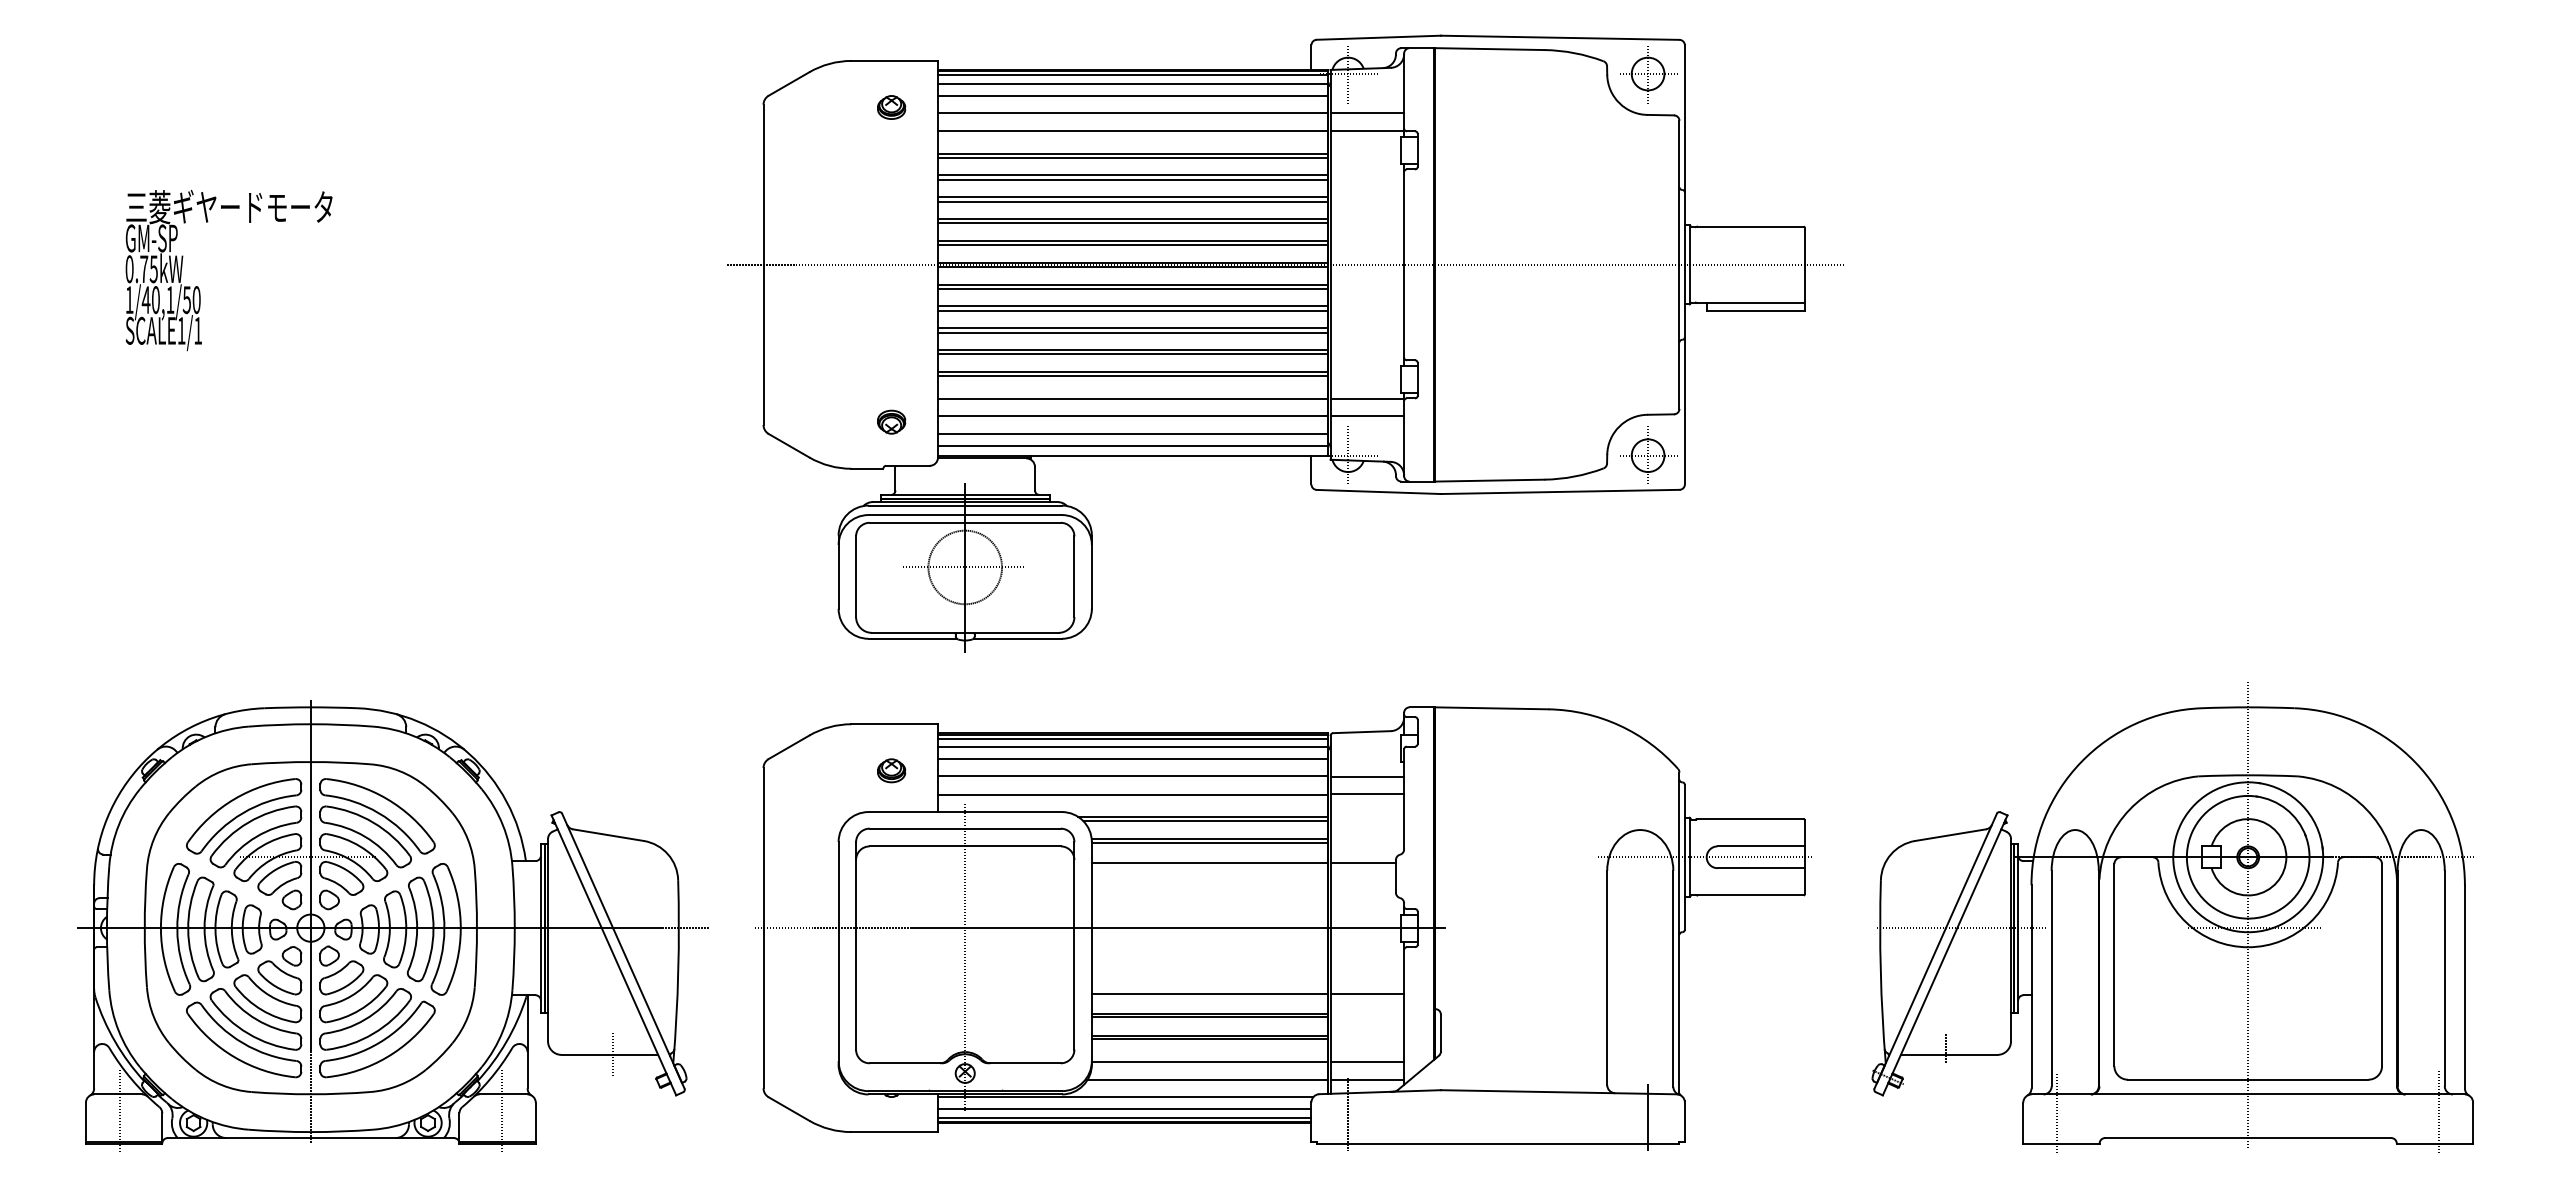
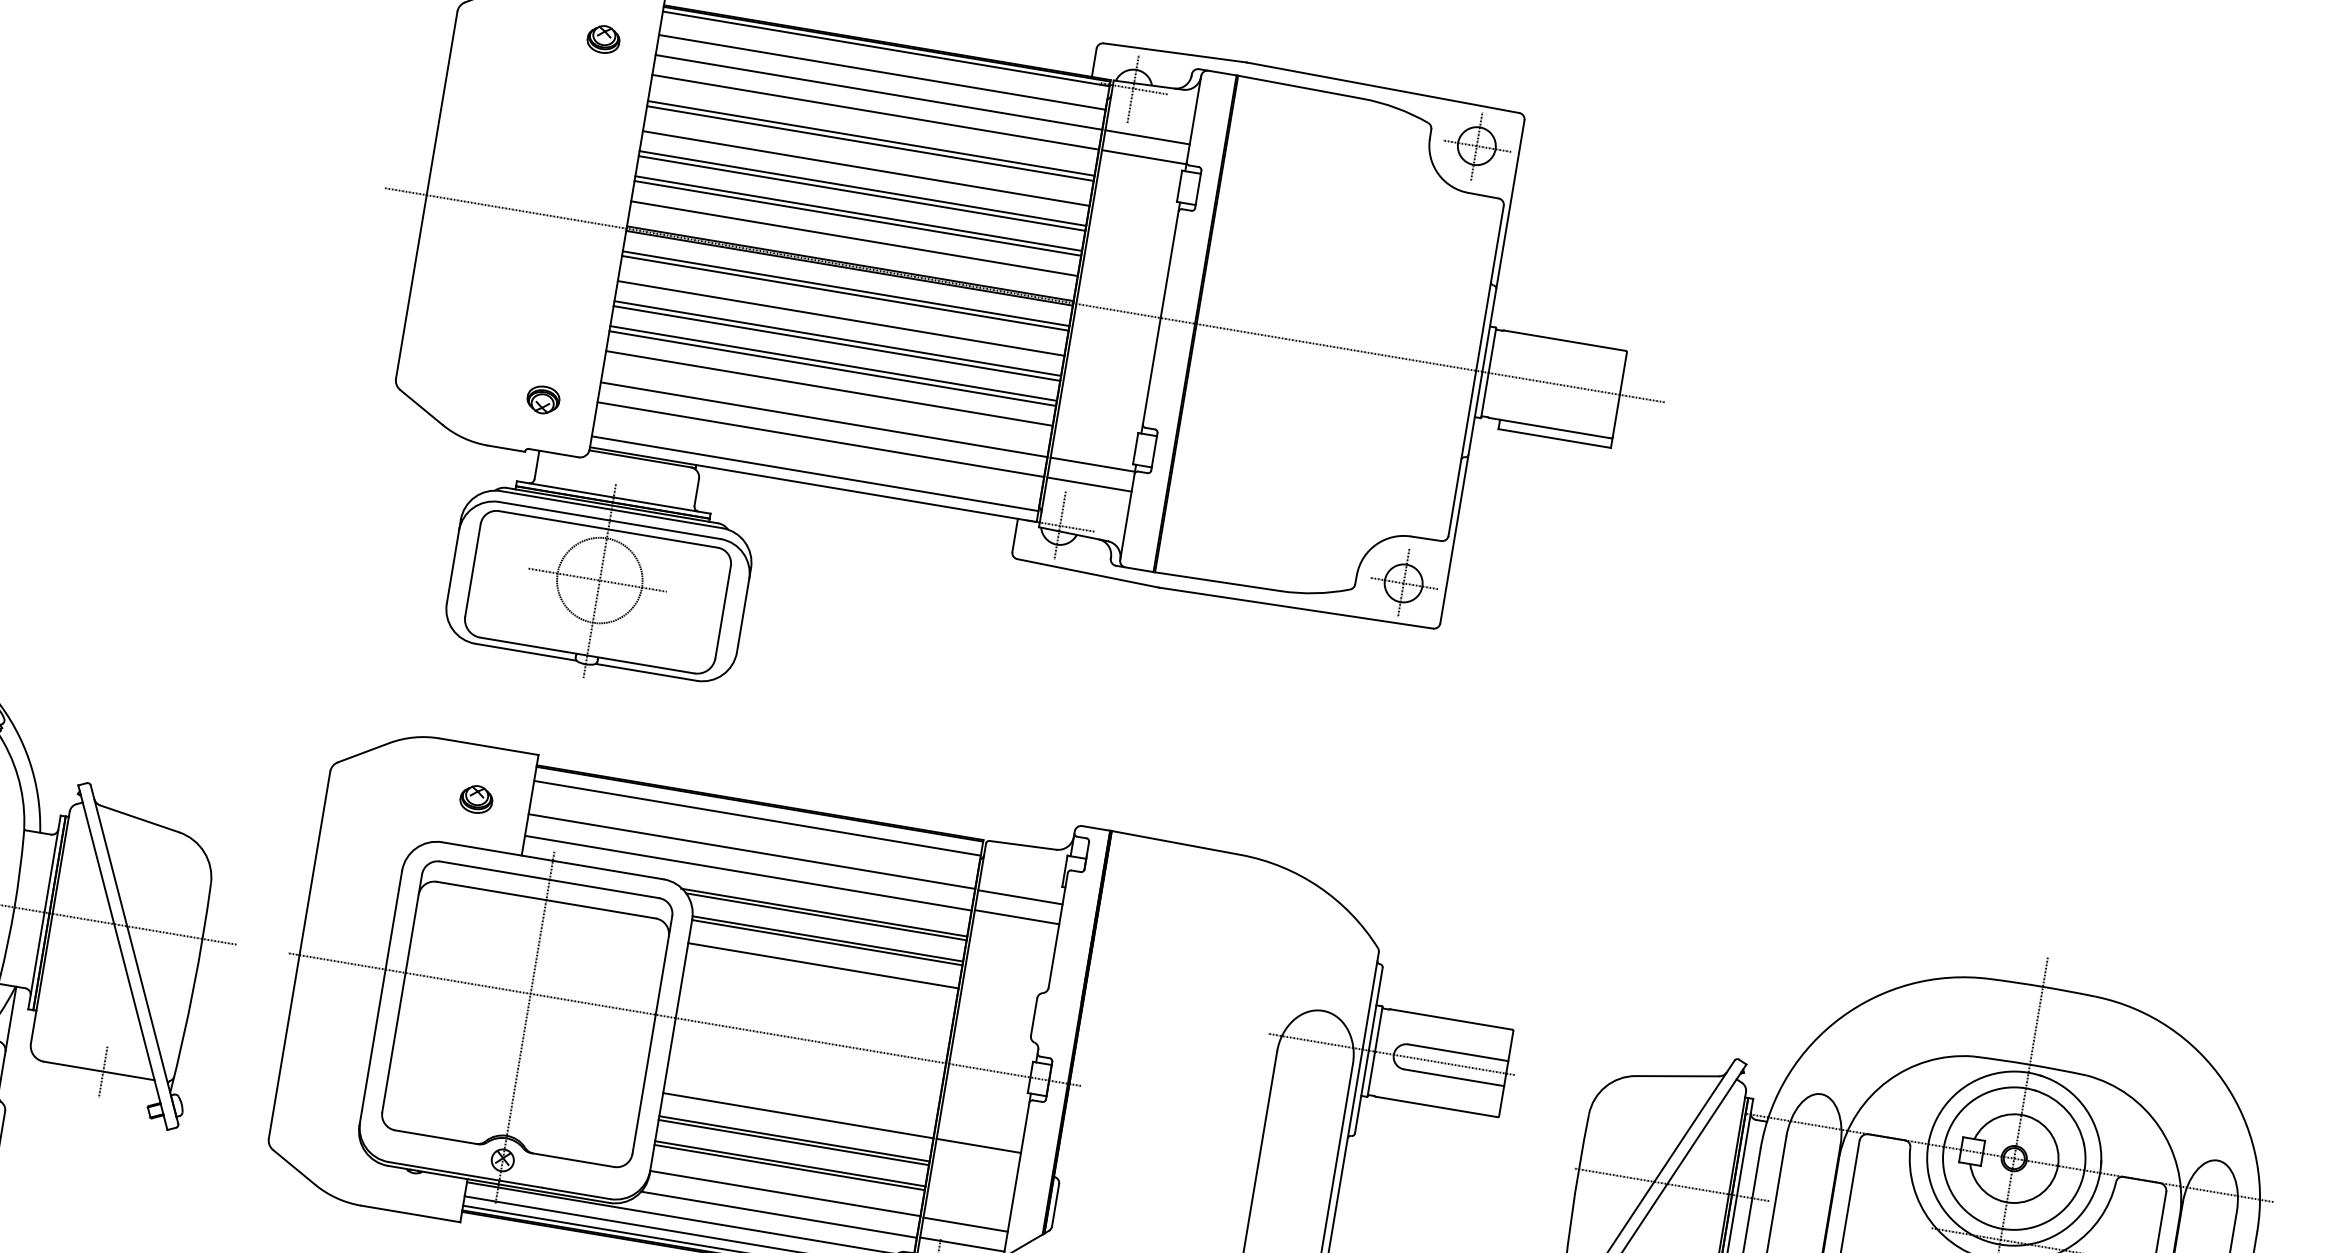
line: (1132, 83) -> (884, 58), removed
line: (1132, 175) -> (866, 163), removed
line: (1132, 245) -> (853, 243), removed
line: (1132, 306) -> (841, 313), removed
line: (1132, 376) -> (828, 393), removed
line: (1132, 433) -> (817, 459), removed
line: (1132, 738) -> (758, 808), removed
line: (1132, 759) -> (754, 832), removed
line: (1362, 862) -> (998, 994), removed

